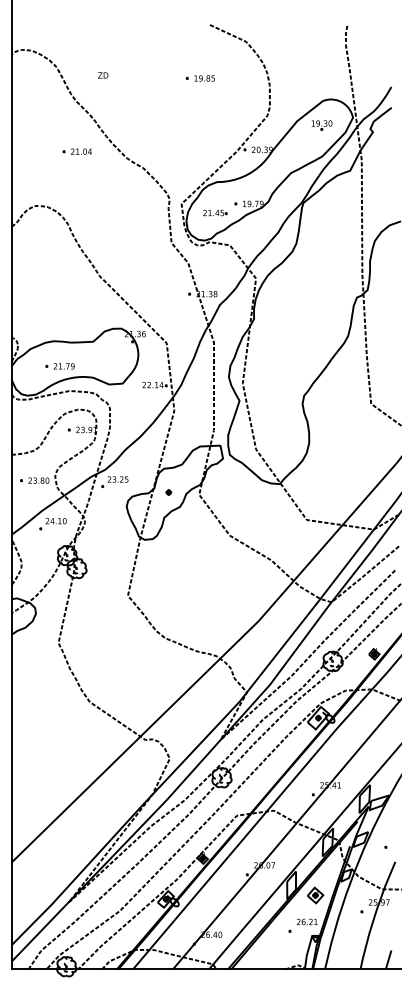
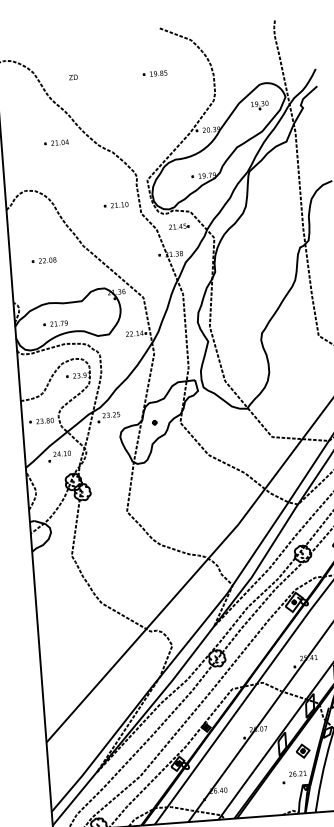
part: (215, 212) -> (179, 226), moved
part: (142, 230) -> (116, 204), added
part: (51, 290) -> (43, 260), added

